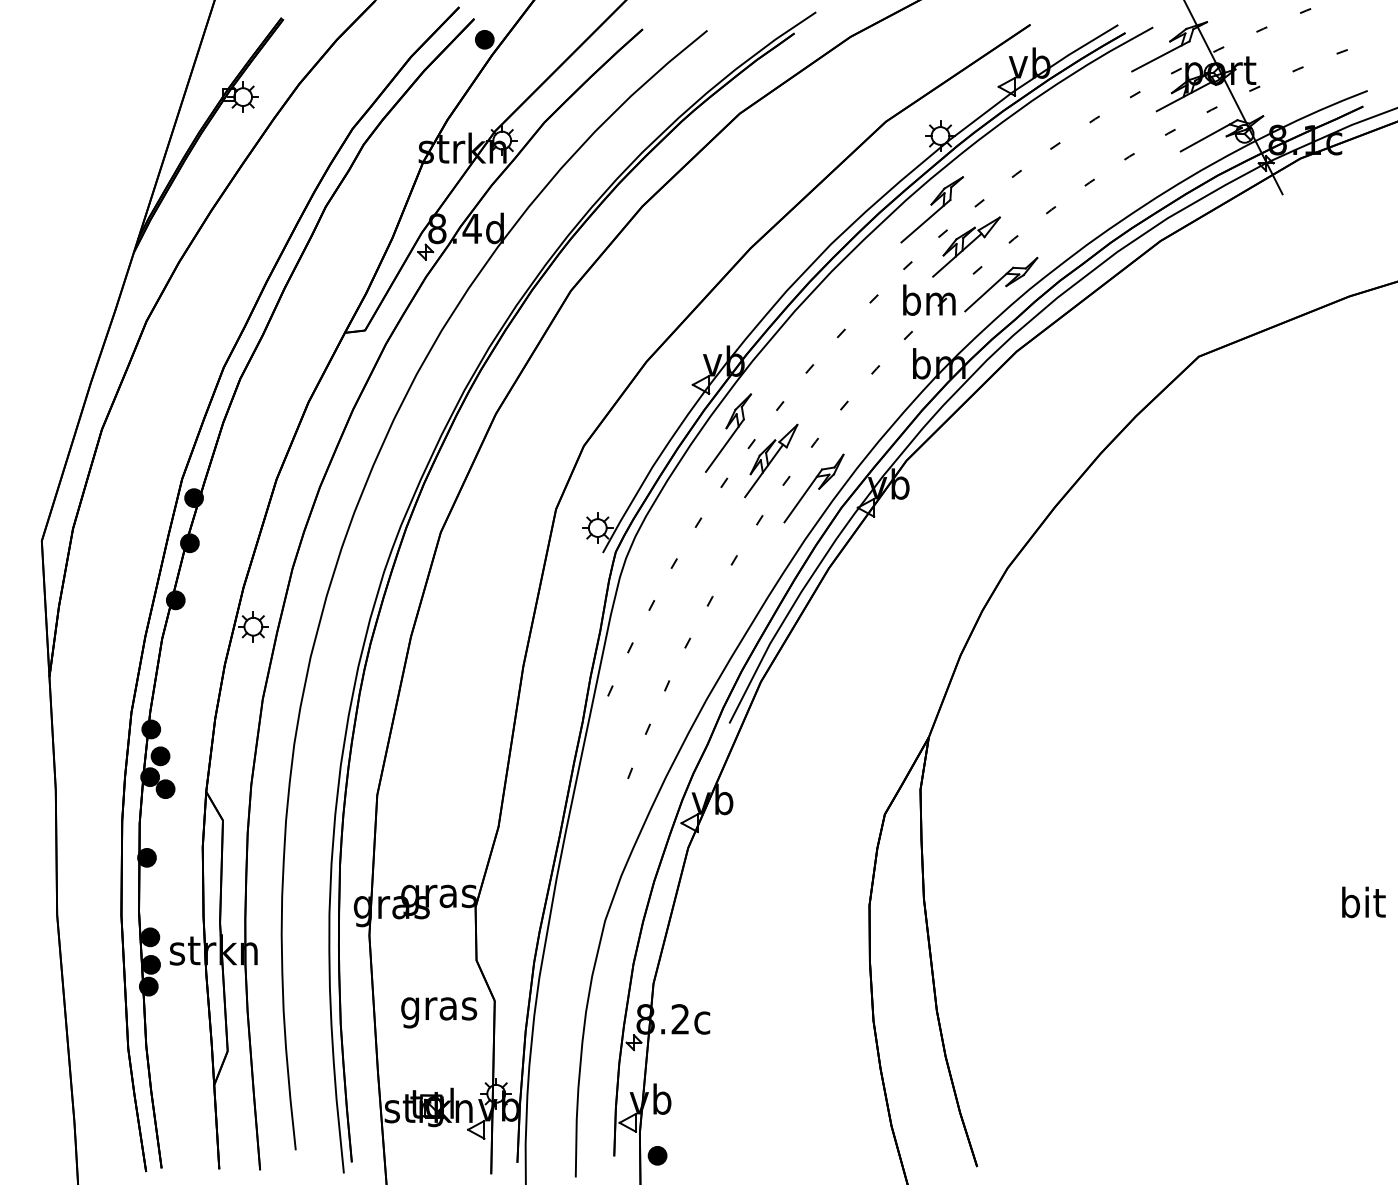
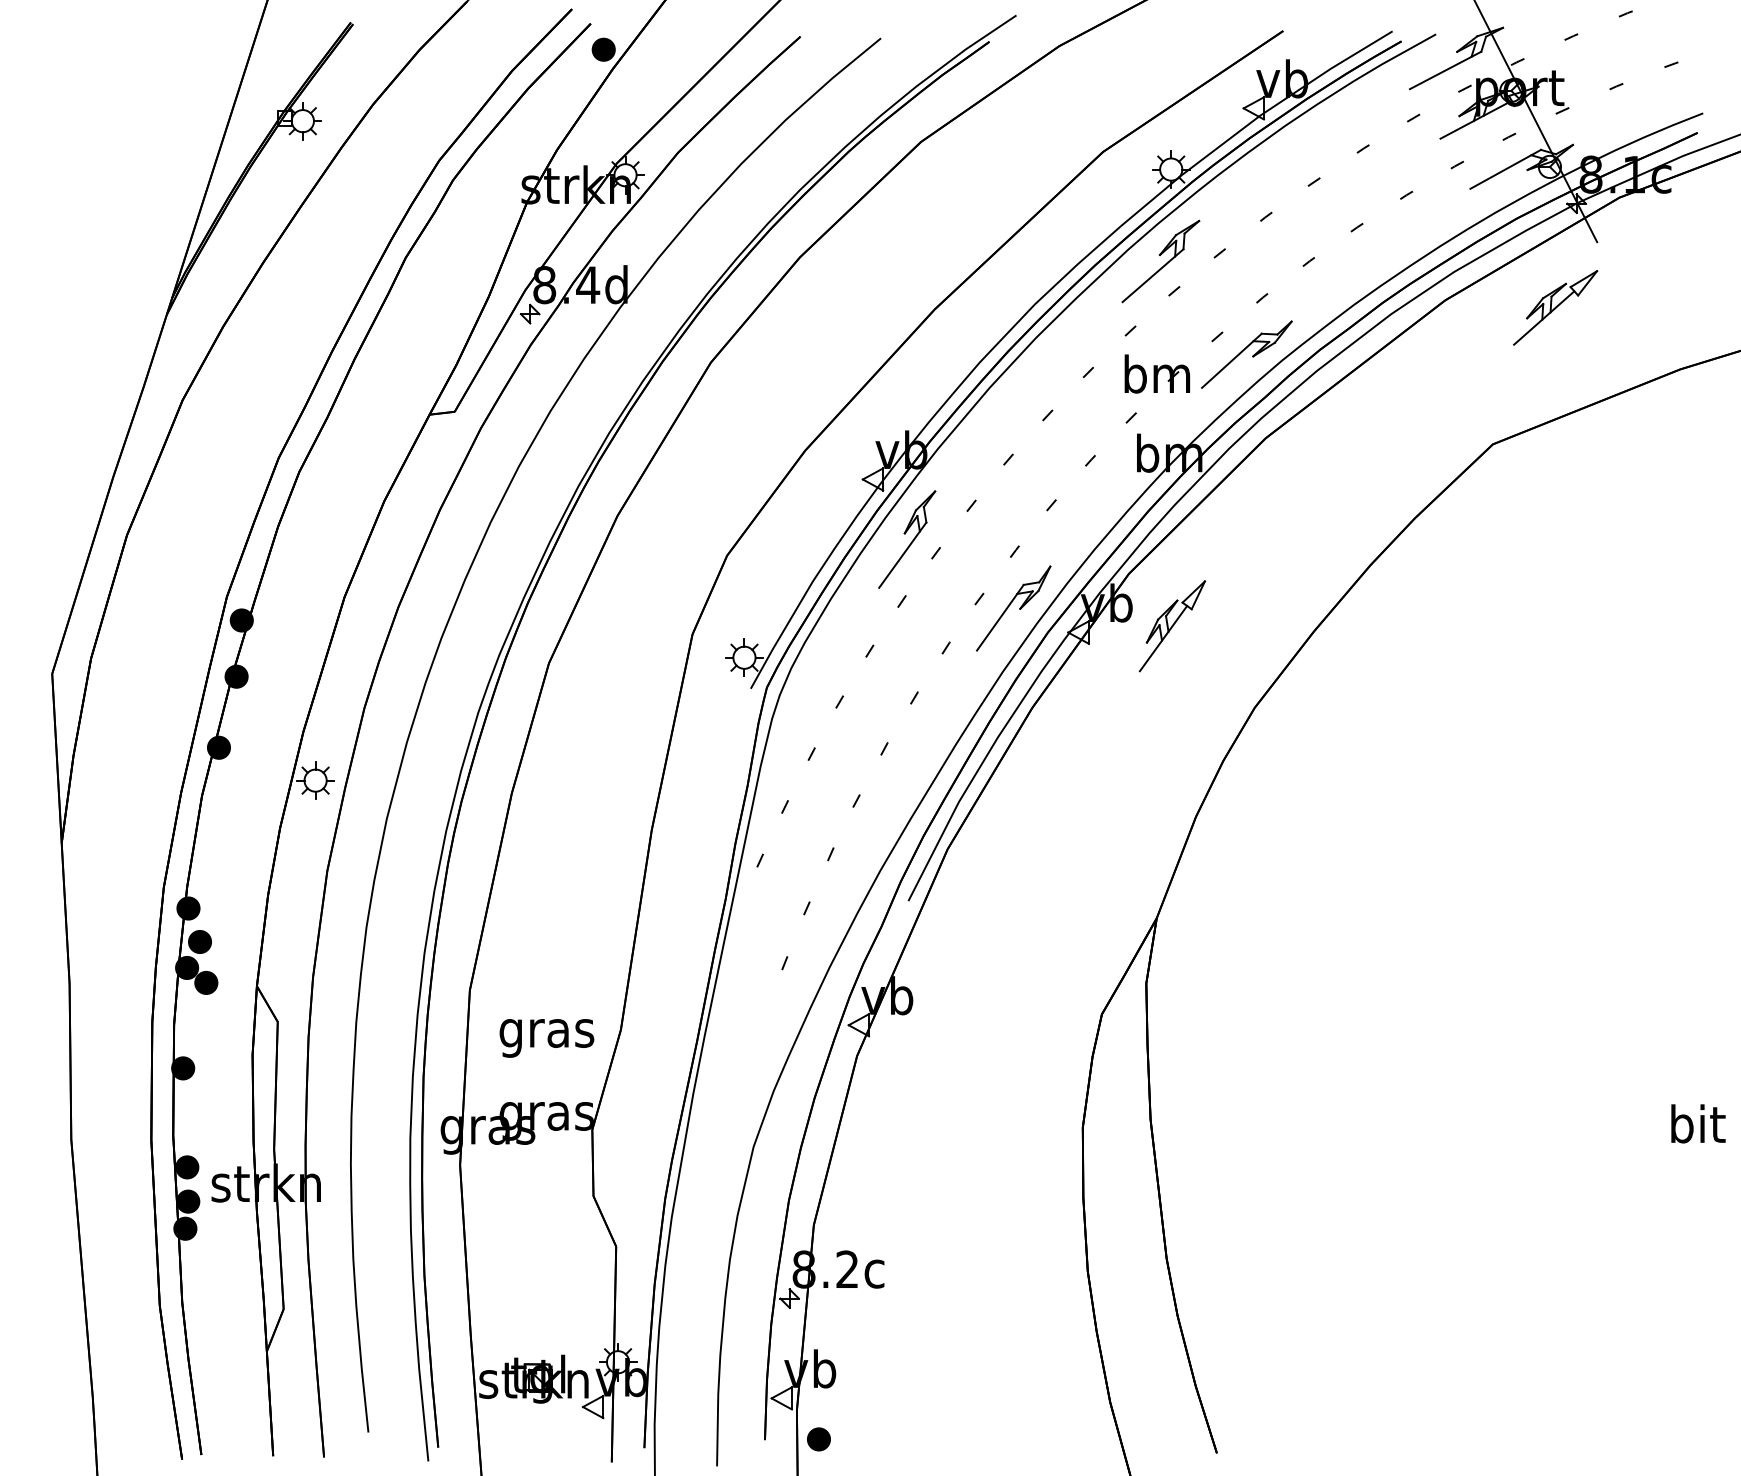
part: (966, 246) -> (1555, 307), moved
part: (771, 461) -> (1172, 626), moved
text: (438, 1012) -> (546, 1038), moved

